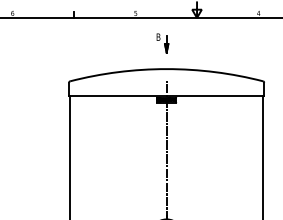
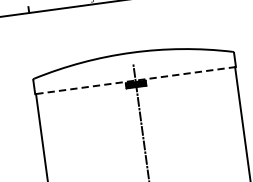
part: (162, 43) -> (123, 26), removed
line: (166, 96) -> (135, 80), solid -> dashed

